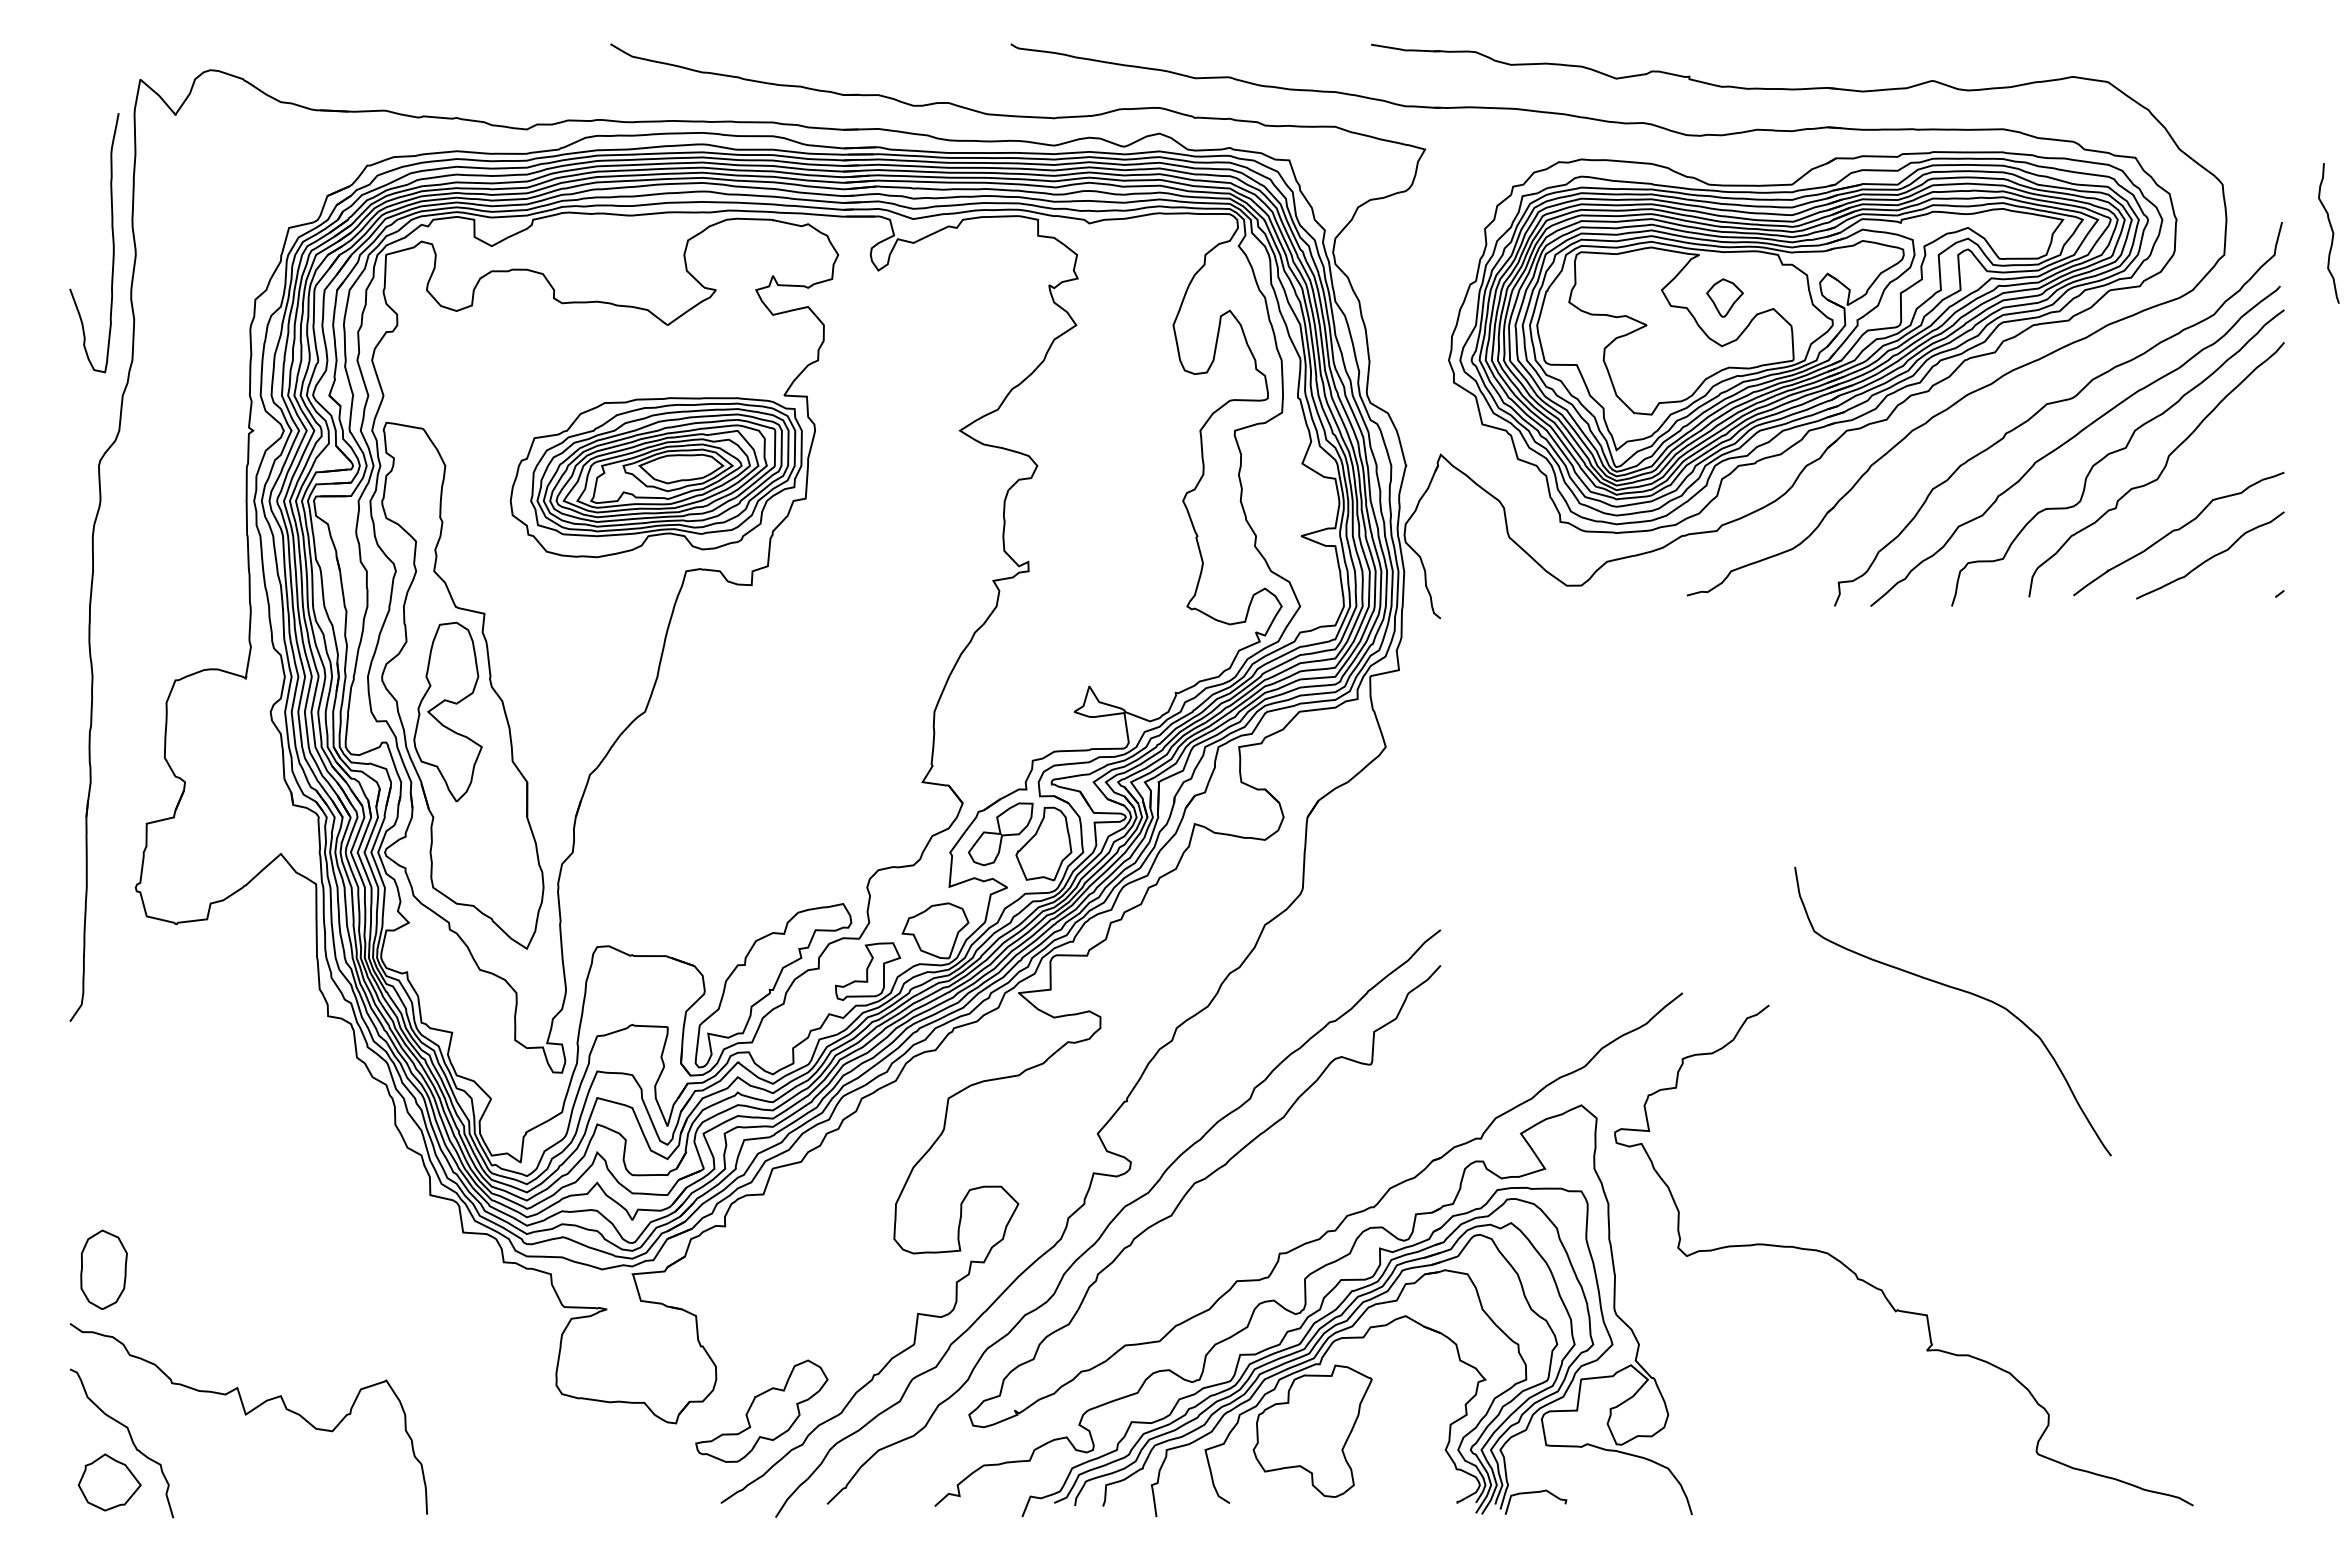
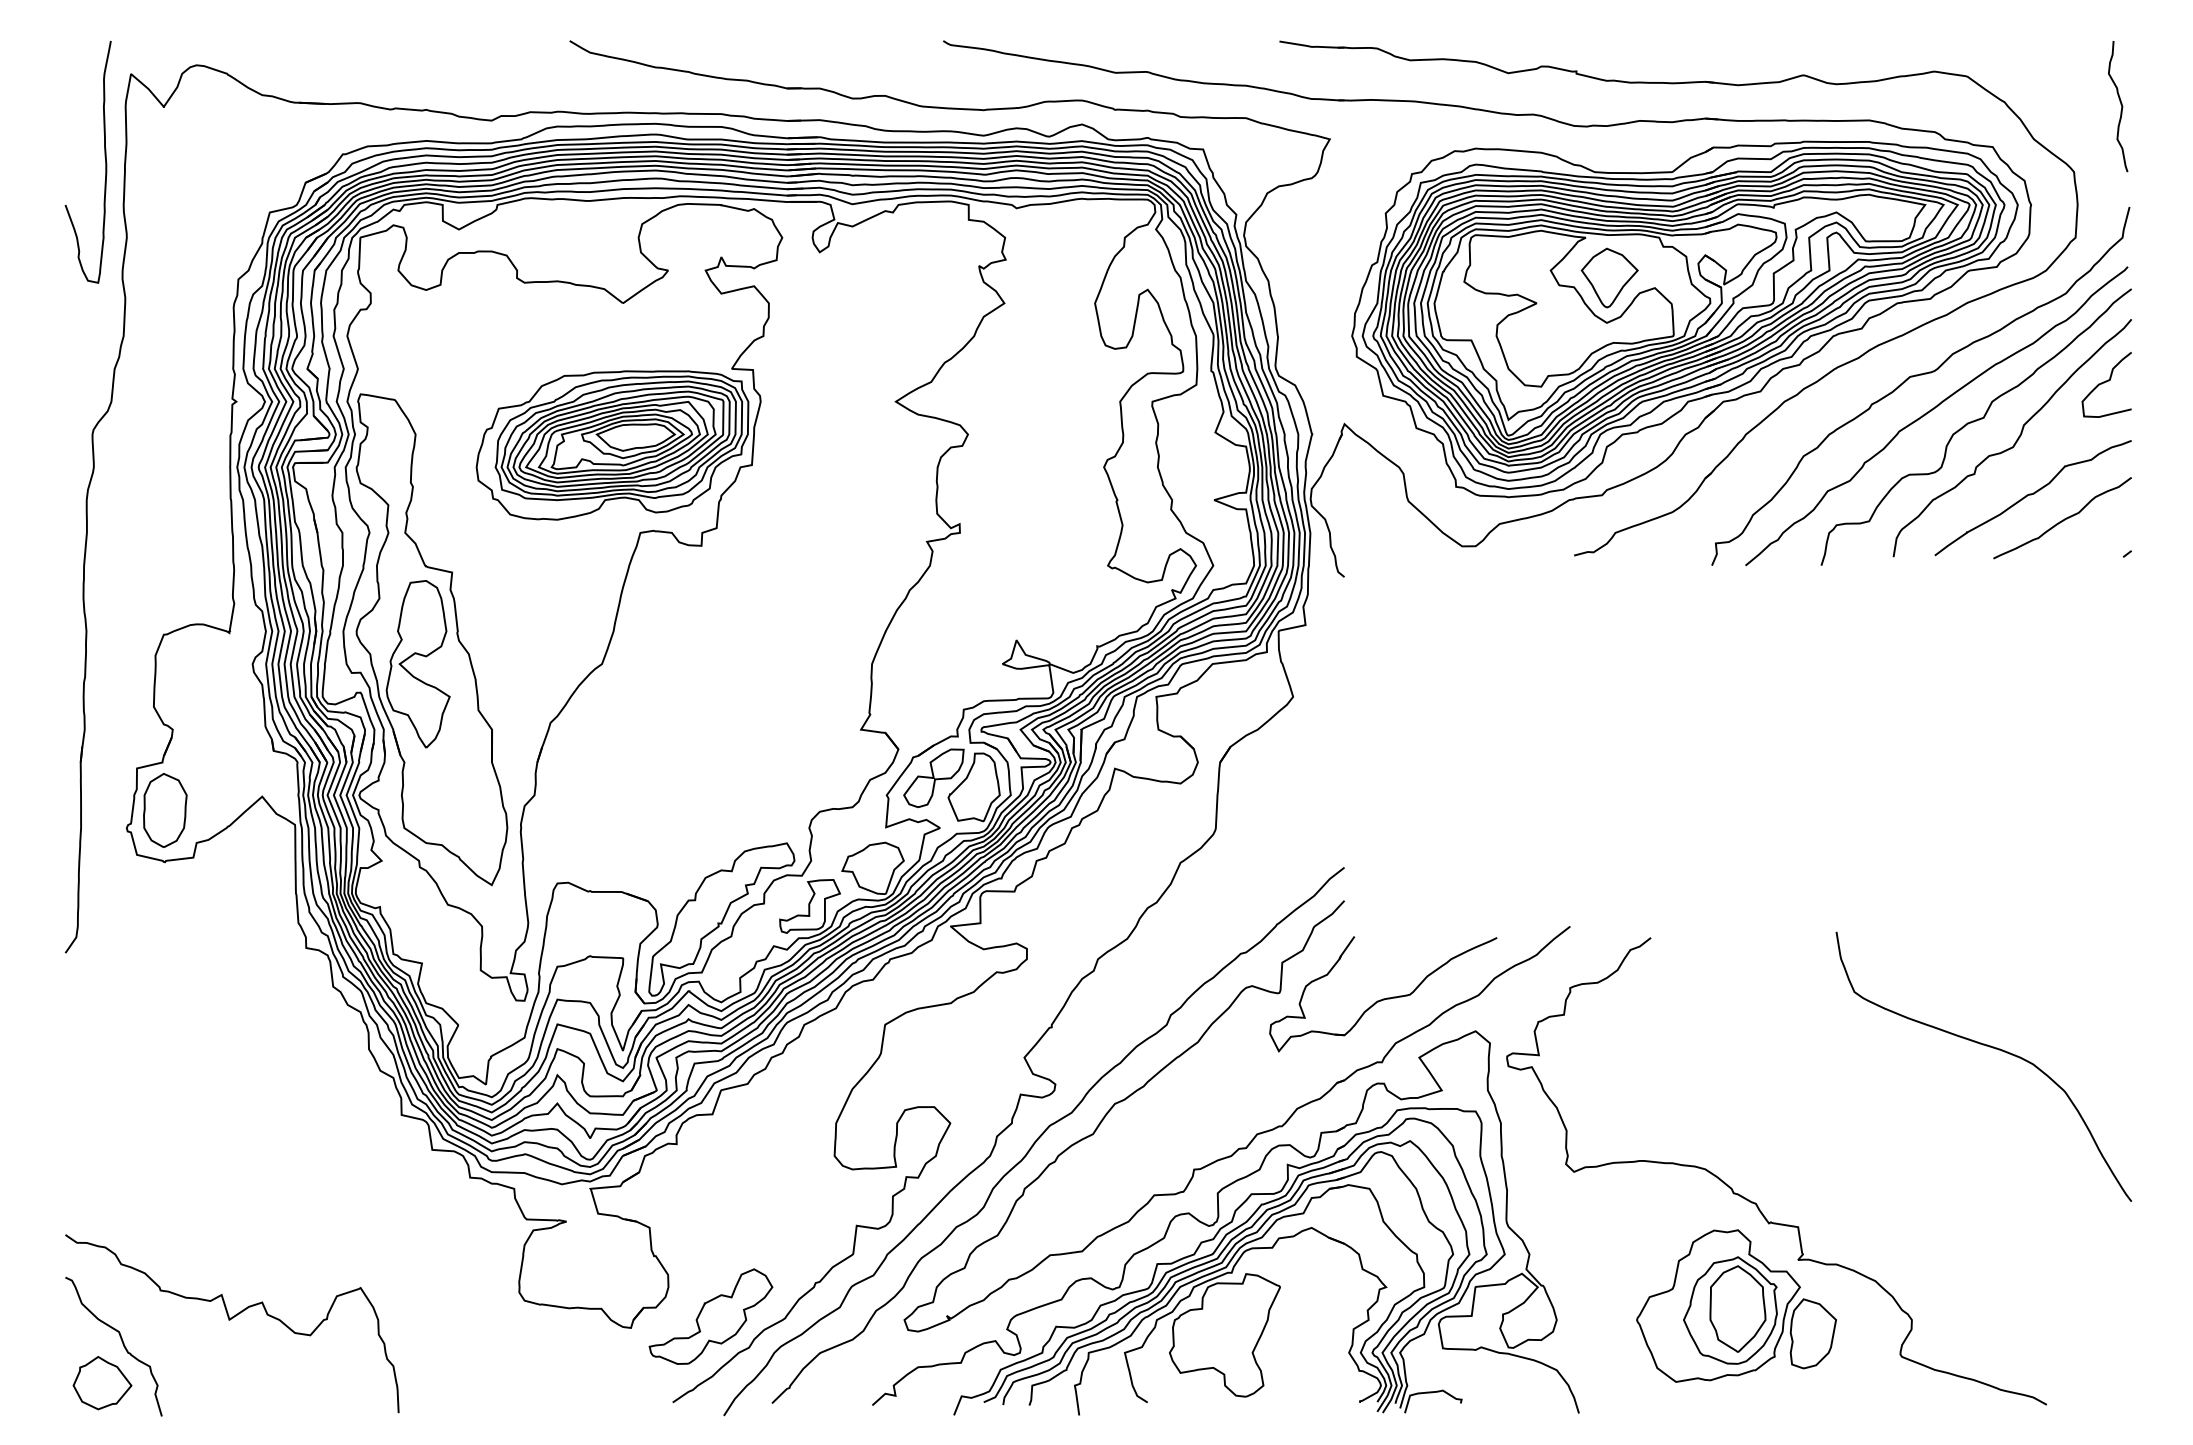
curve: (2331, 231) -> (2120, 104), moved
curve: (112, 243) -> (105, 162), moved
part: (1724, 297) -> (1609, 277), size x1.67
curve: (2256, 410) -> (2105, 382), added
curve: (1958, 990) -> (1989, 1047), moved
part: (1482, 1065) -> (1383, 994), added
part: (103, 1269) -> (164, 810), moved
part: (1860, 1399) -> (1736, 1305), added

